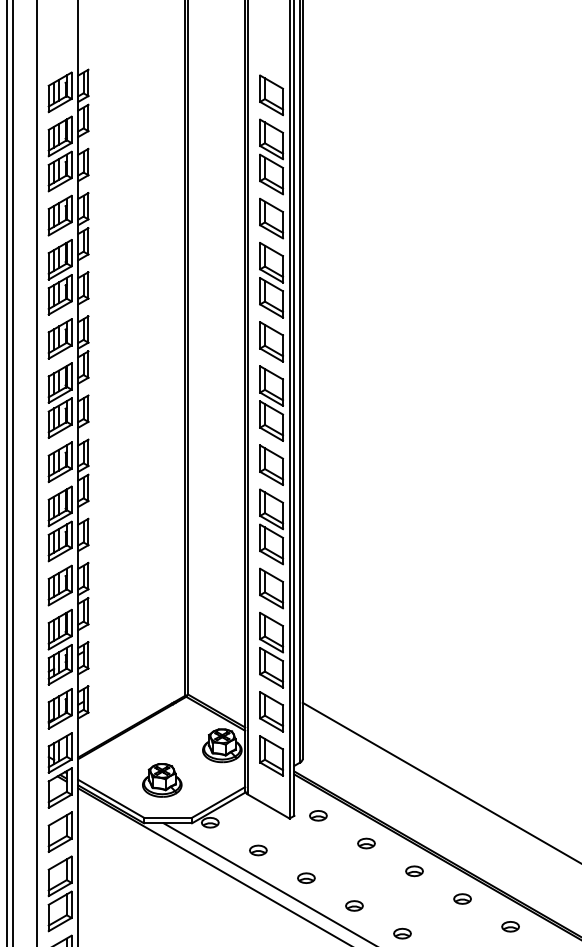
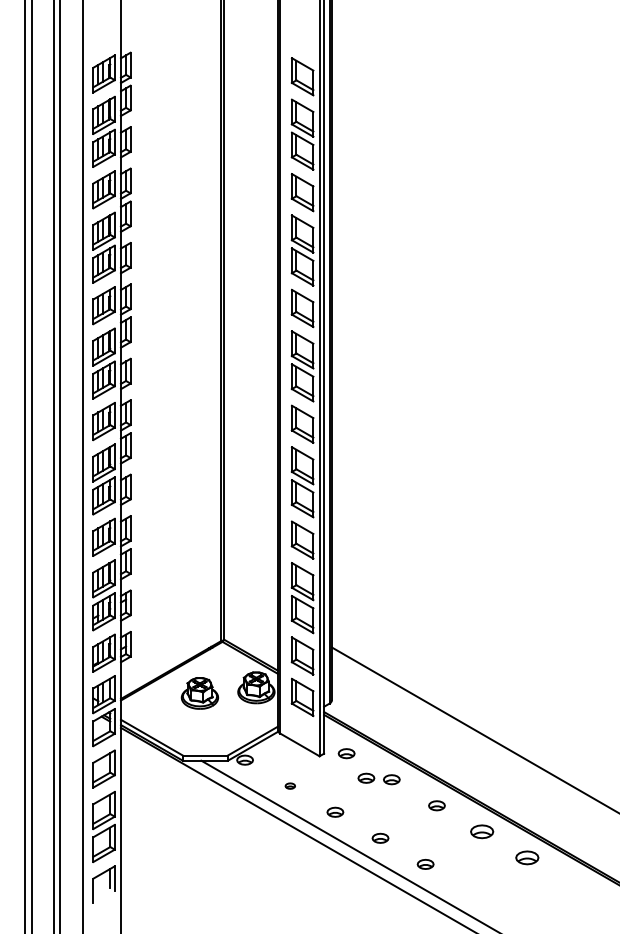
part: (161, 780) -> (199, 693), moved
part: (339, 841) -> (366, 777), added
part: (258, 849) -> (290, 785), size x0.6
part: (461, 898) -> (481, 831), size x1.4
part: (509, 926) -> (526, 857), size x1.4

